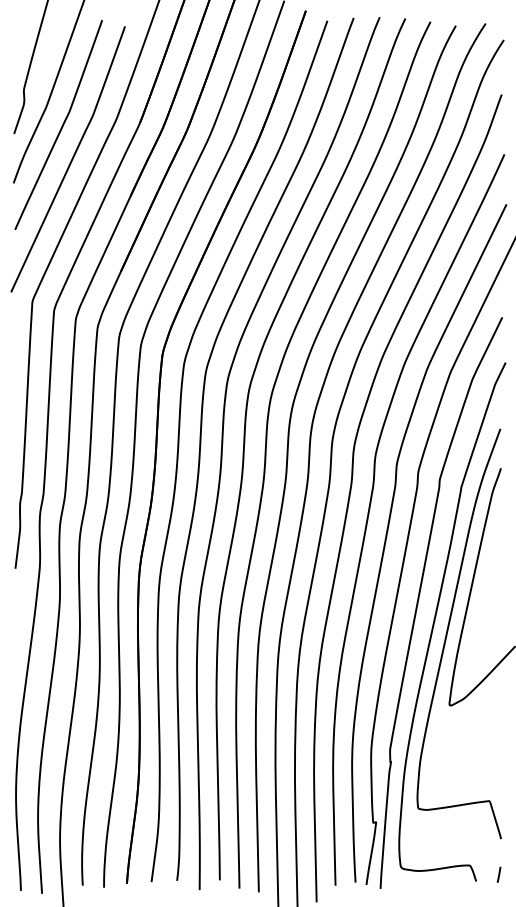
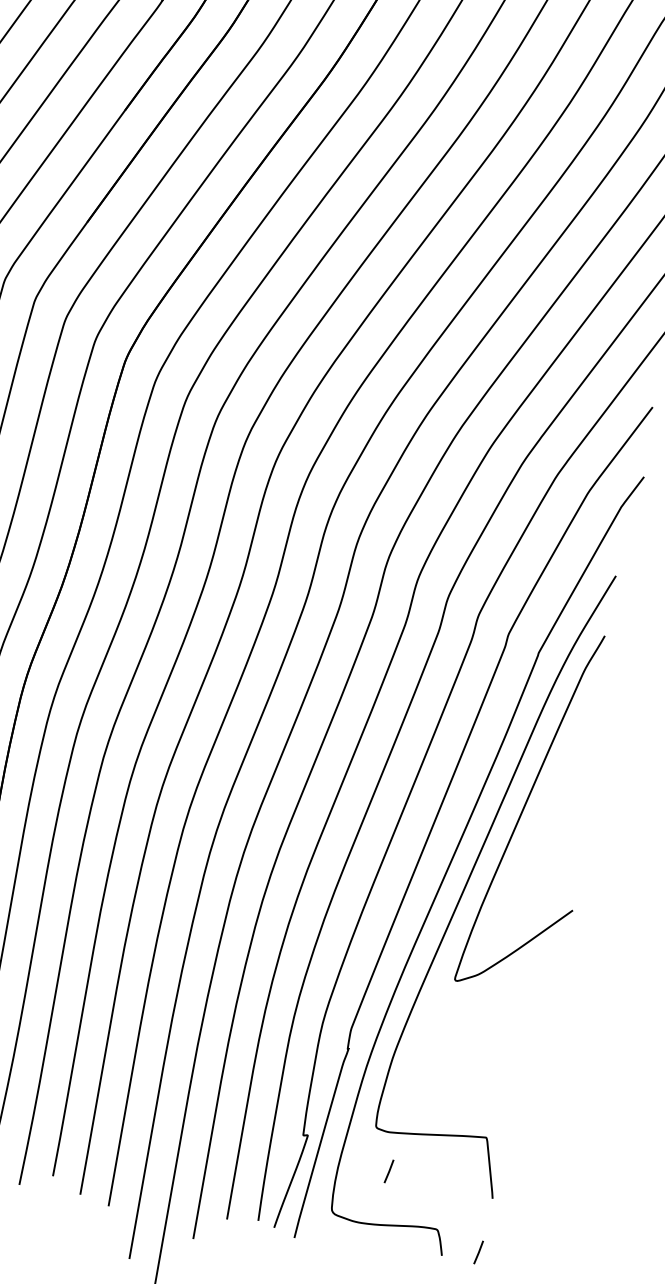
line: (431, 834) -> (388, 1170), added

